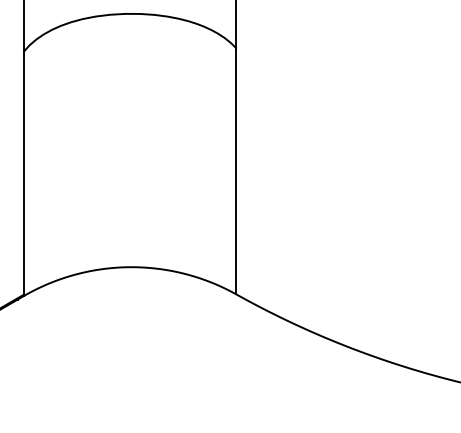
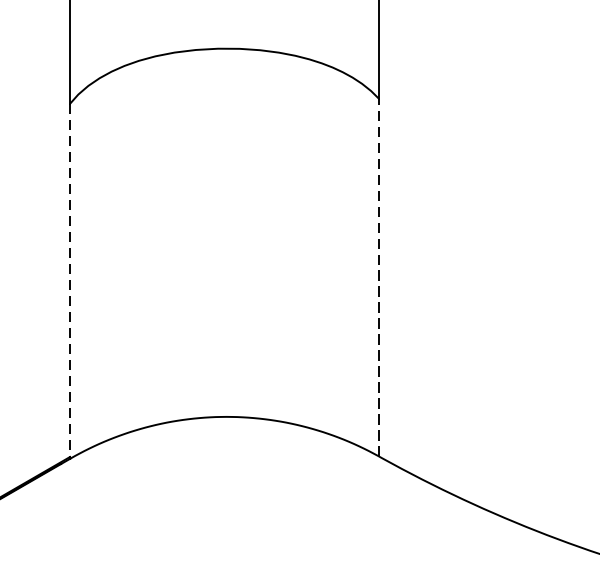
line: (236, 170) -> (379, 276), solid -> dashed
line: (23, 173) -> (69, 280), solid -> dashed

